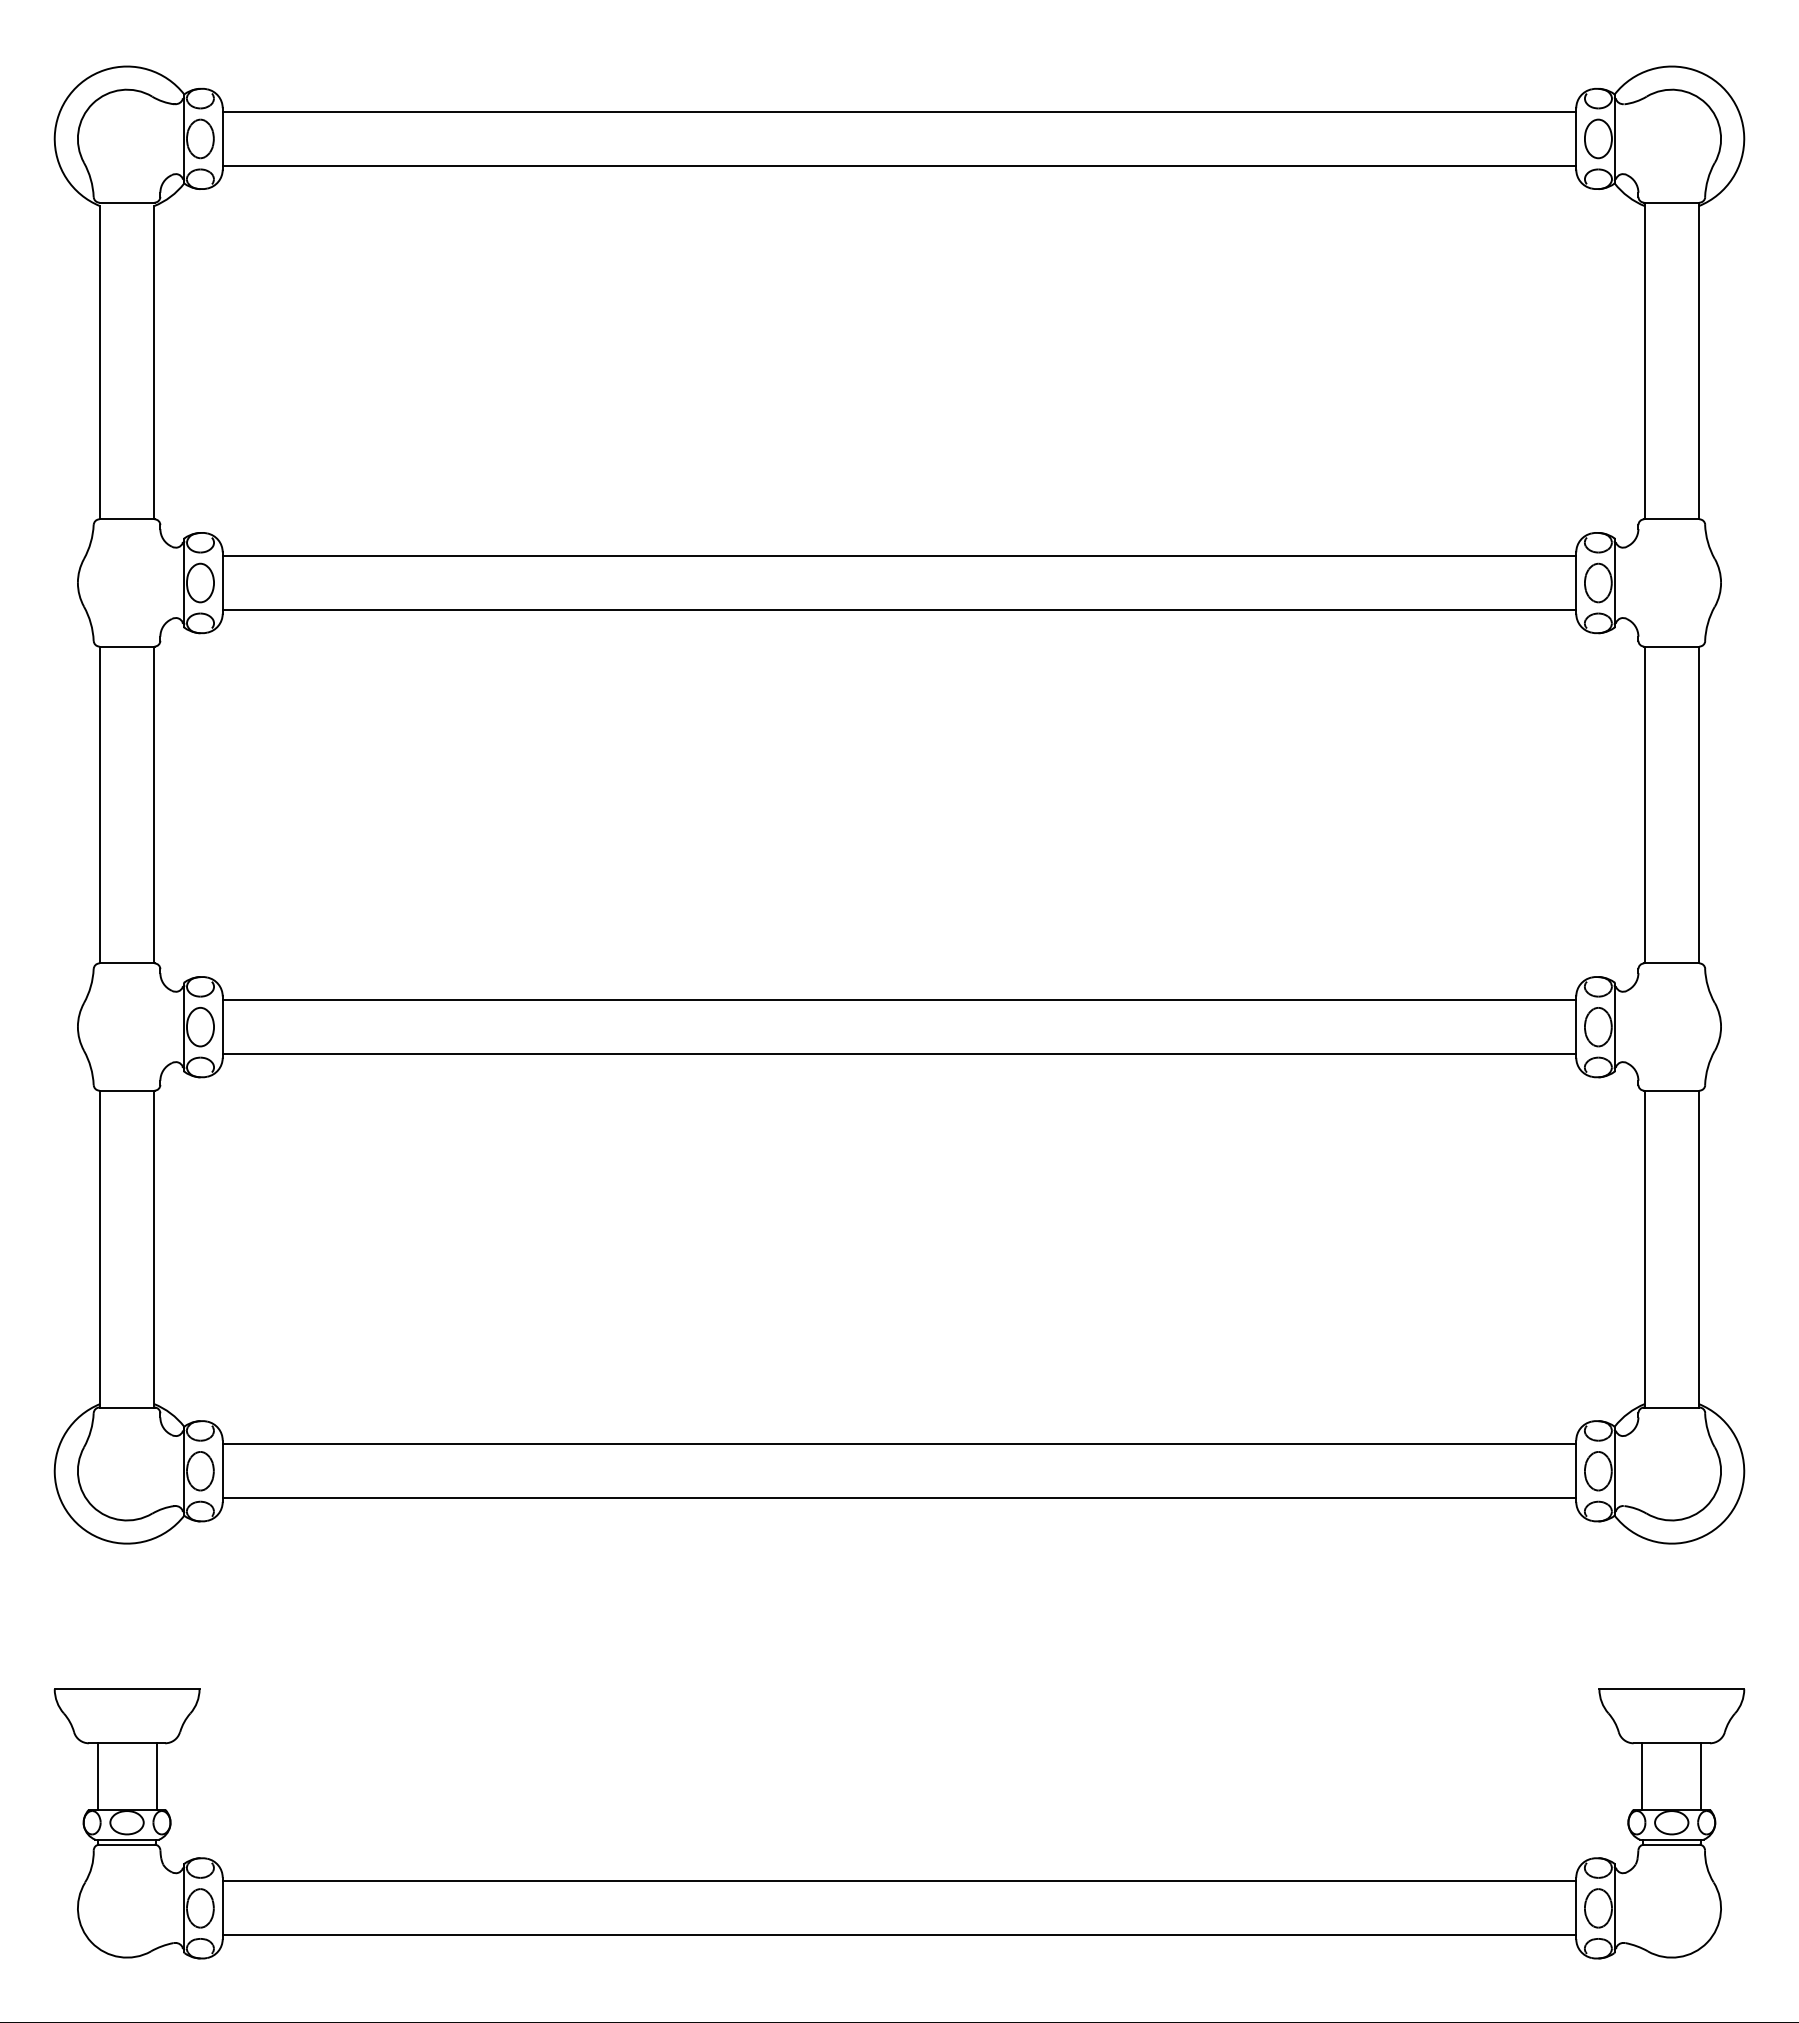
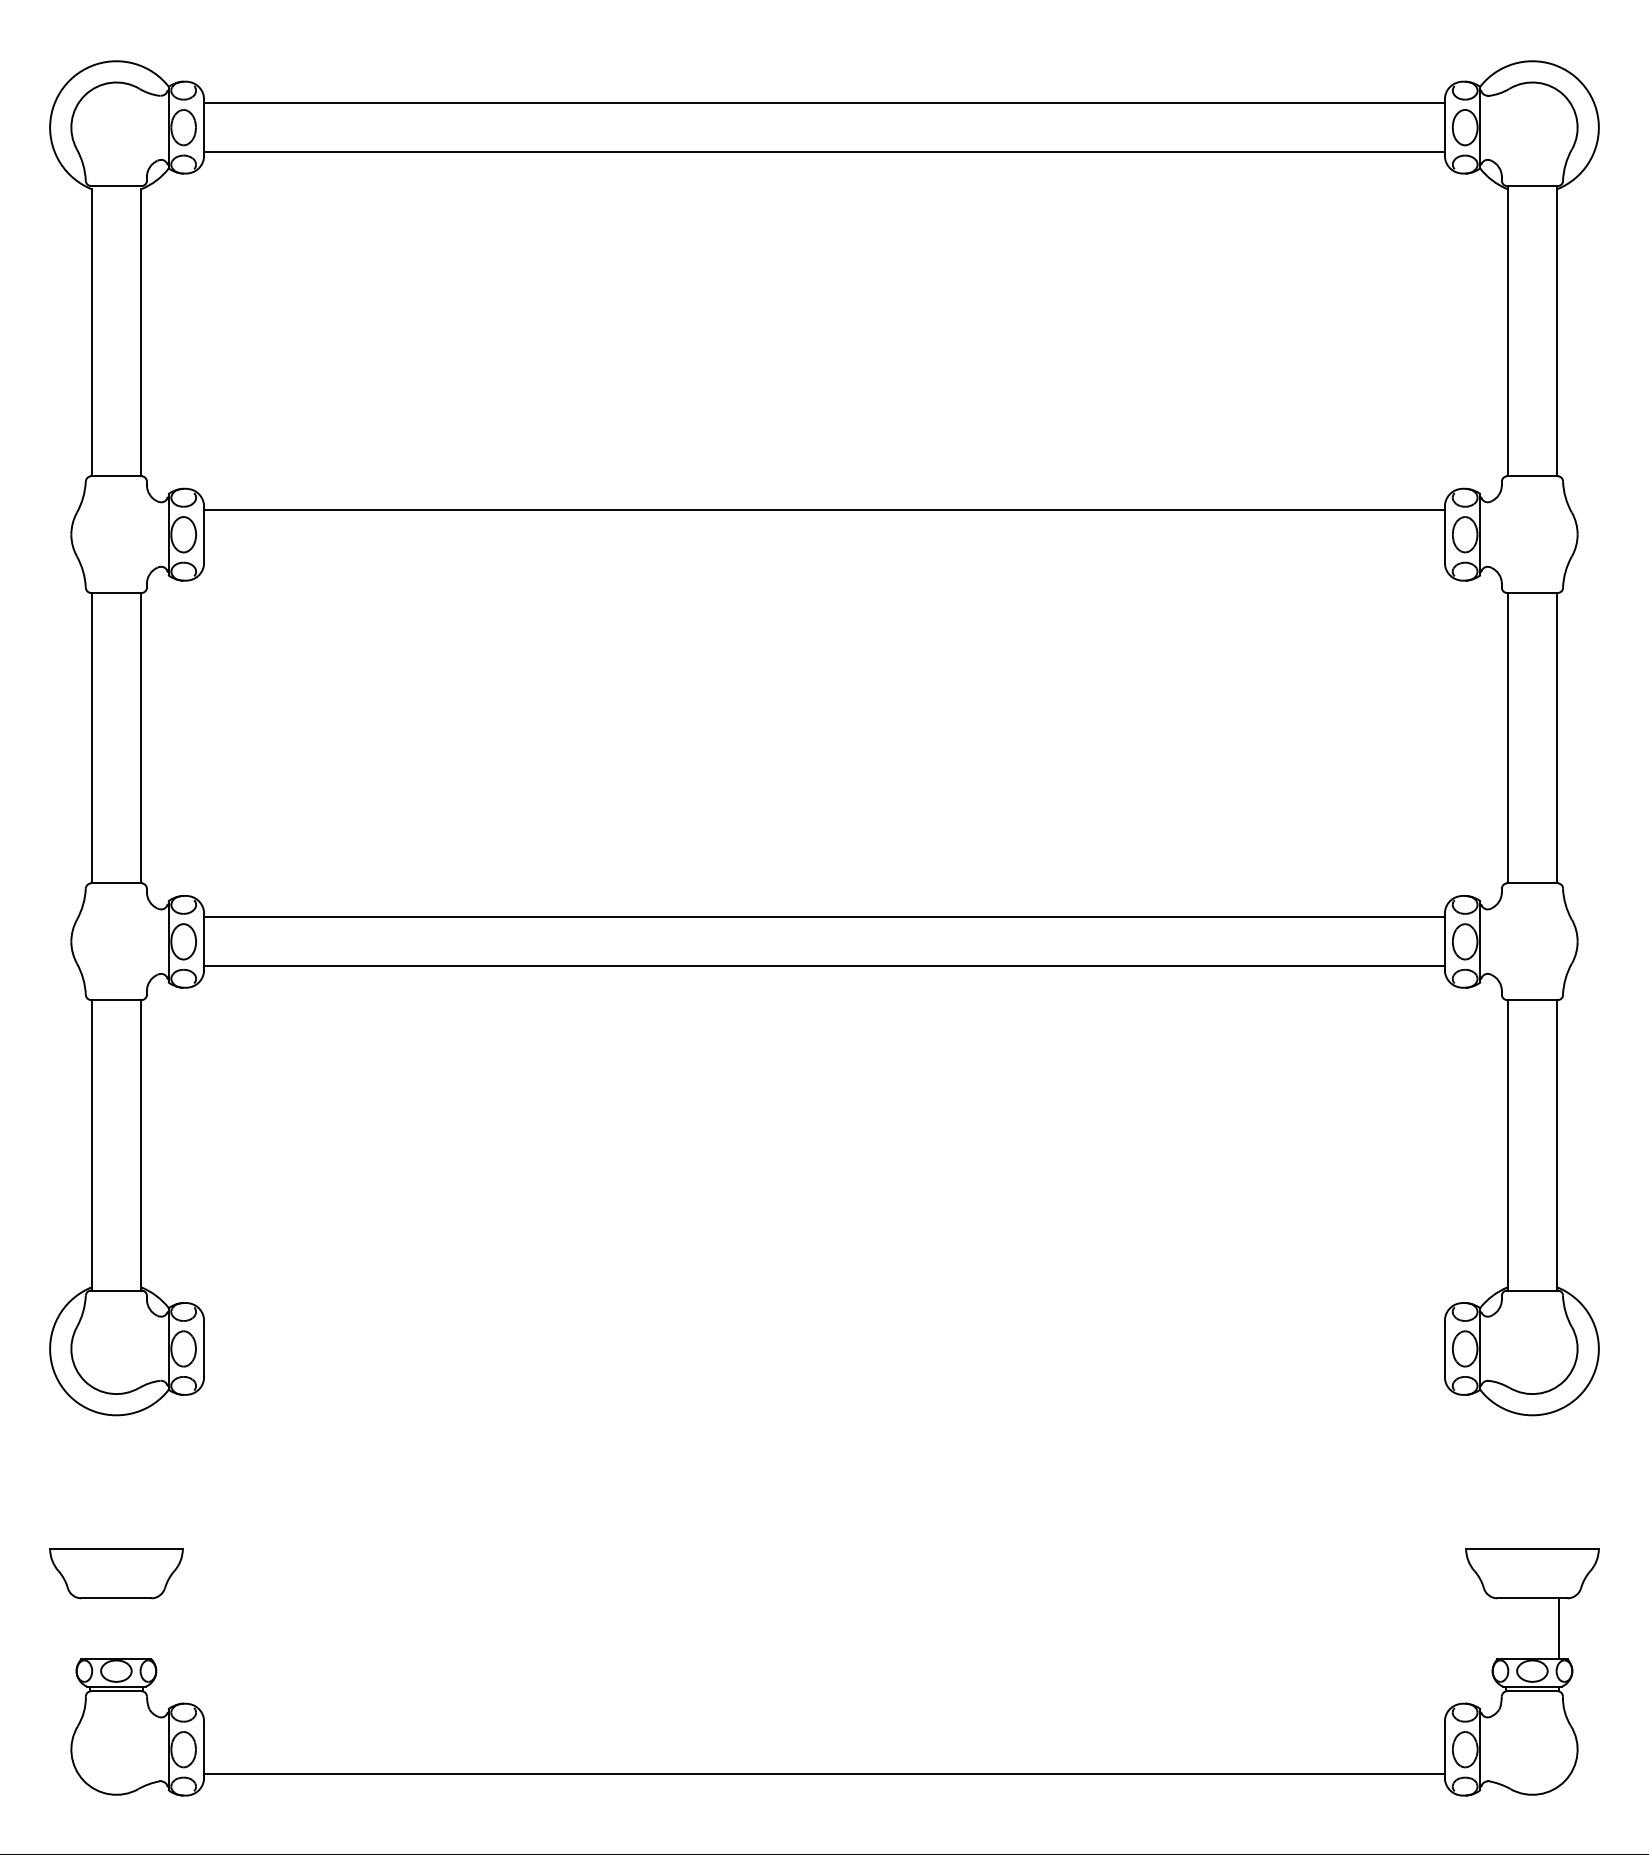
line: (899, 609) -> (824, 558), removed
line: (899, 1444) -> (824, 1324), removed
line: (899, 1498) -> (824, 1373), removed
line: (97, 1776) -> (89, 1628), removed
line: (156, 1776) -> (143, 1628), removed
line: (1642, 1776) -> (1505, 1628), removed
line: (899, 1881) -> (824, 1725), removed

